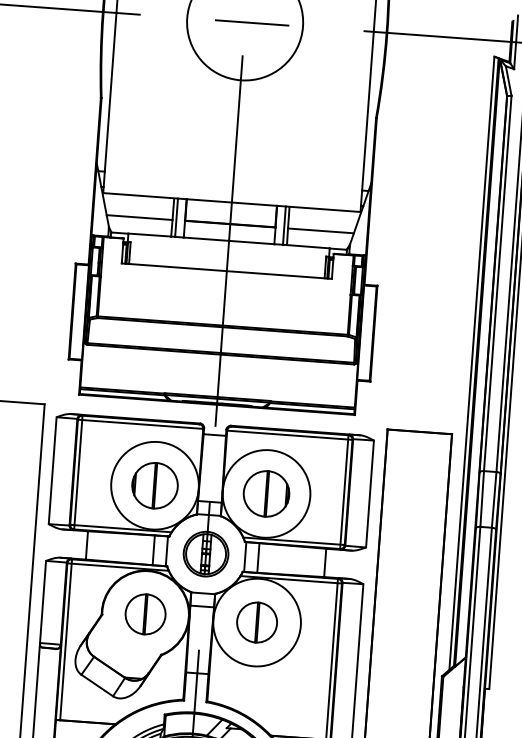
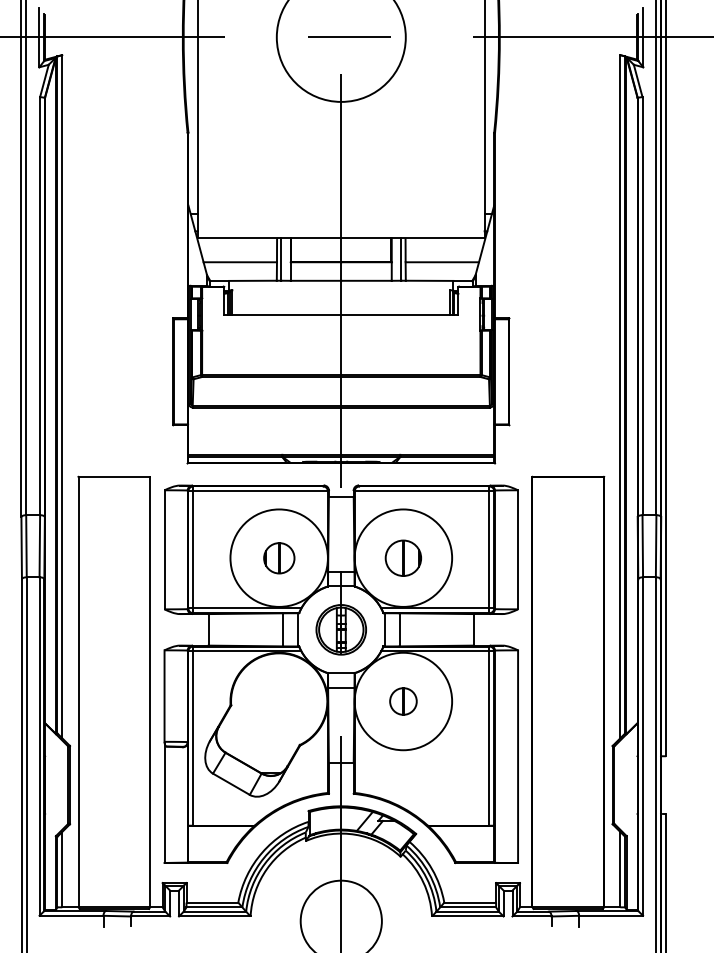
part: (155, 486) -> (279, 558), size x0.6
part: (266, 494) -> (403, 558), size x0.7
part: (145, 614) -> (279, 701), removed
part: (257, 622) -> (403, 701), size x0.6

